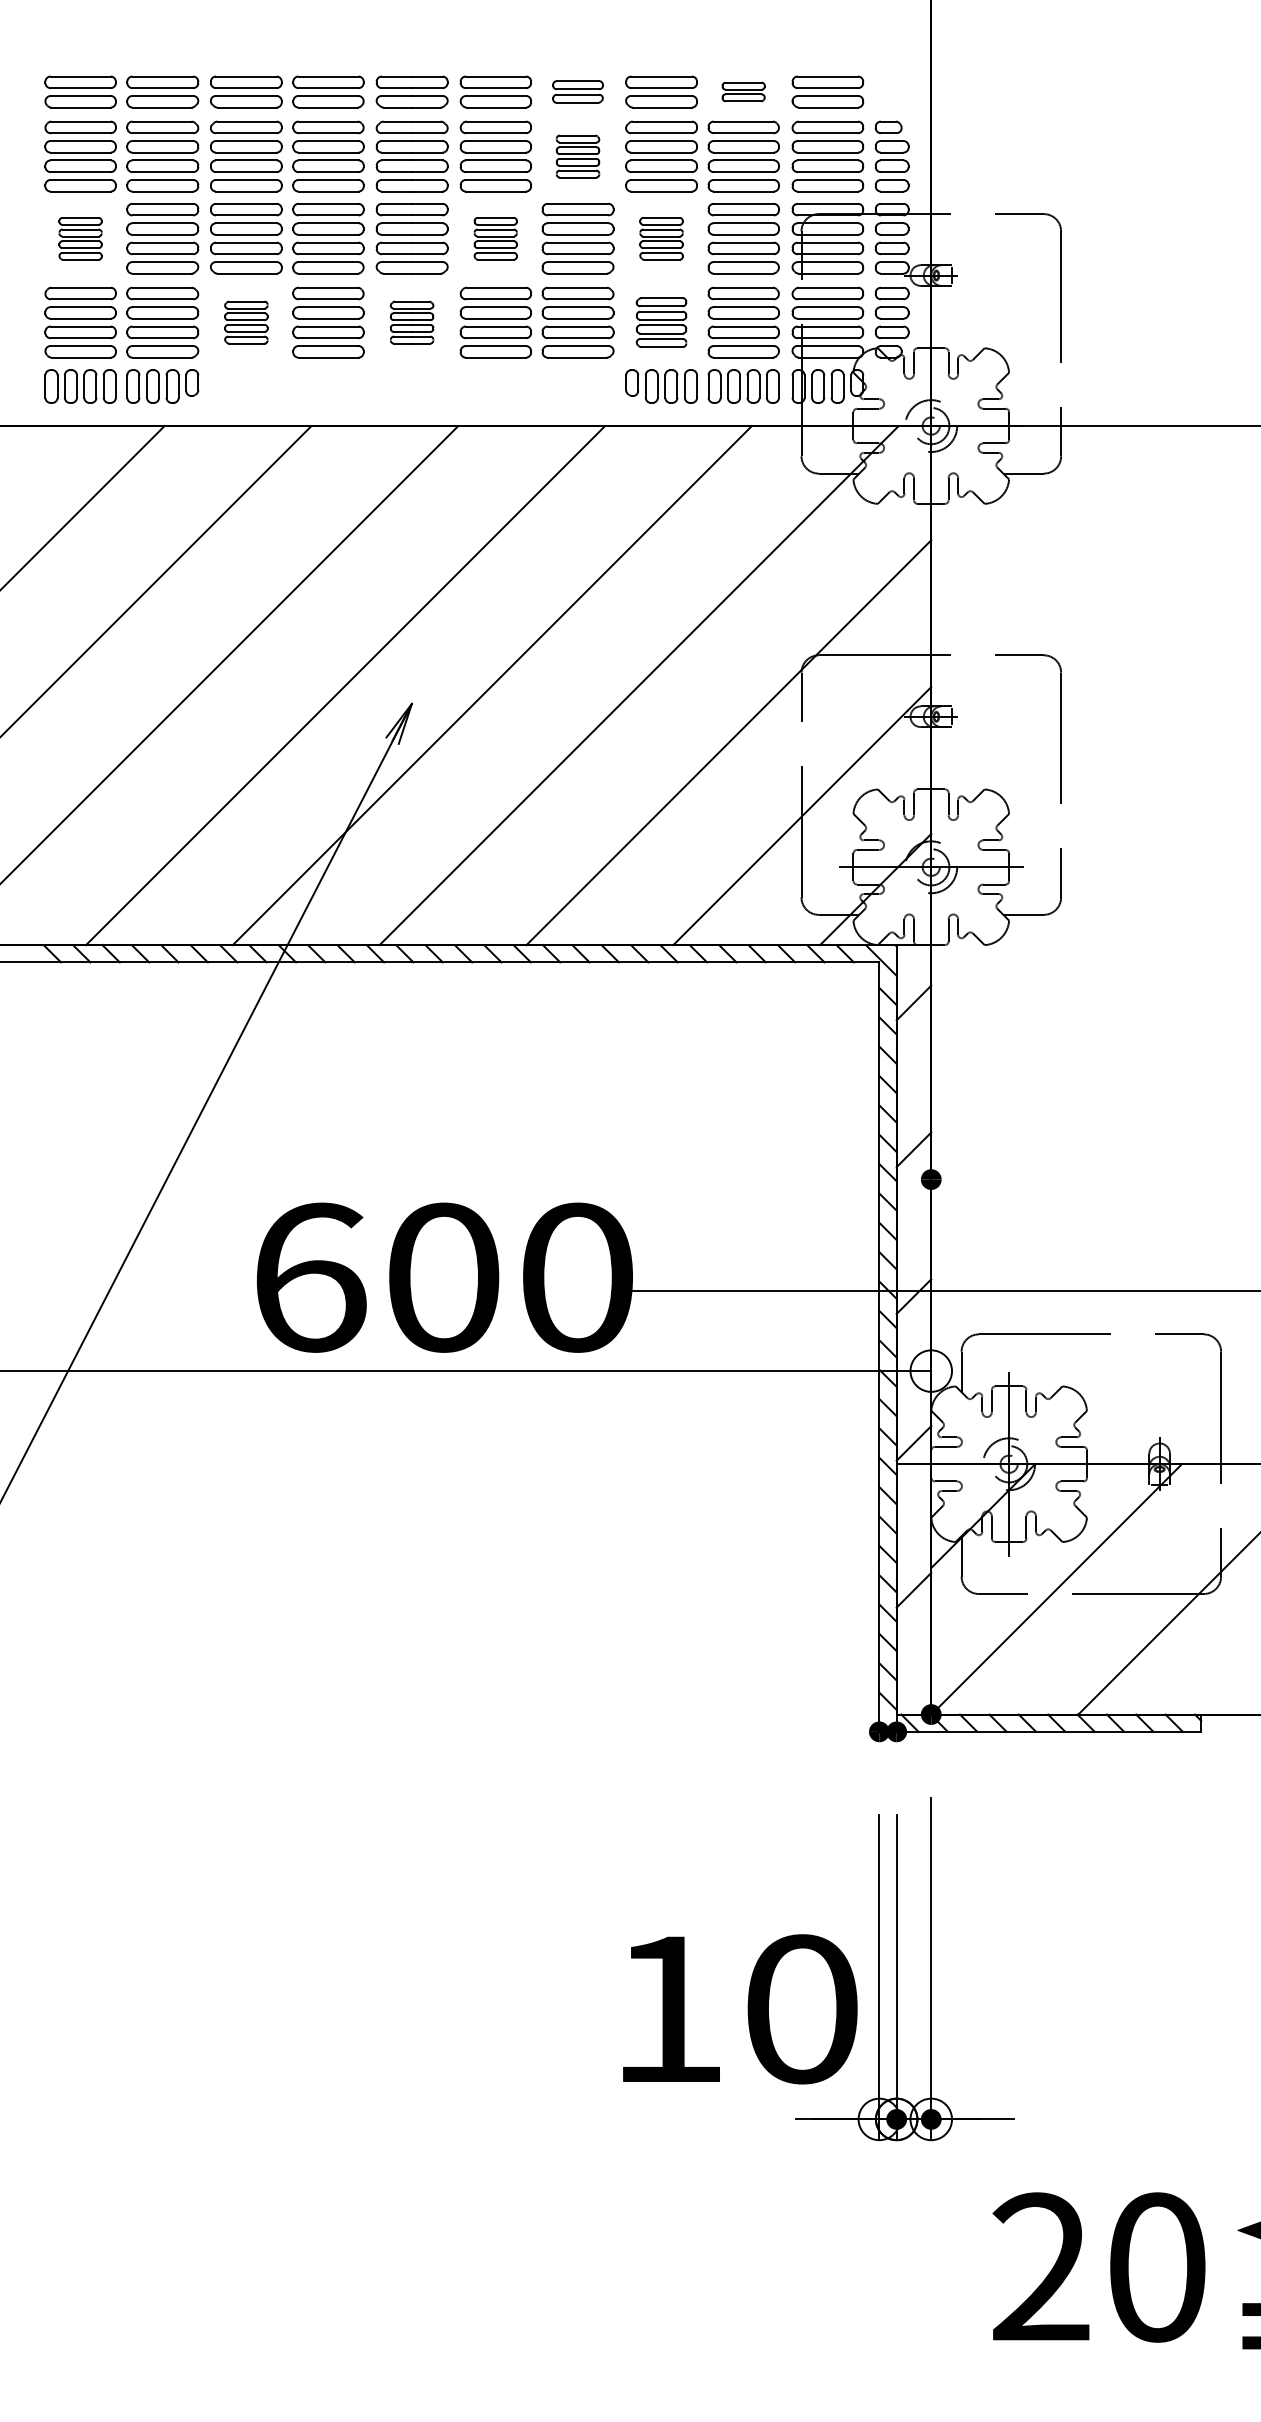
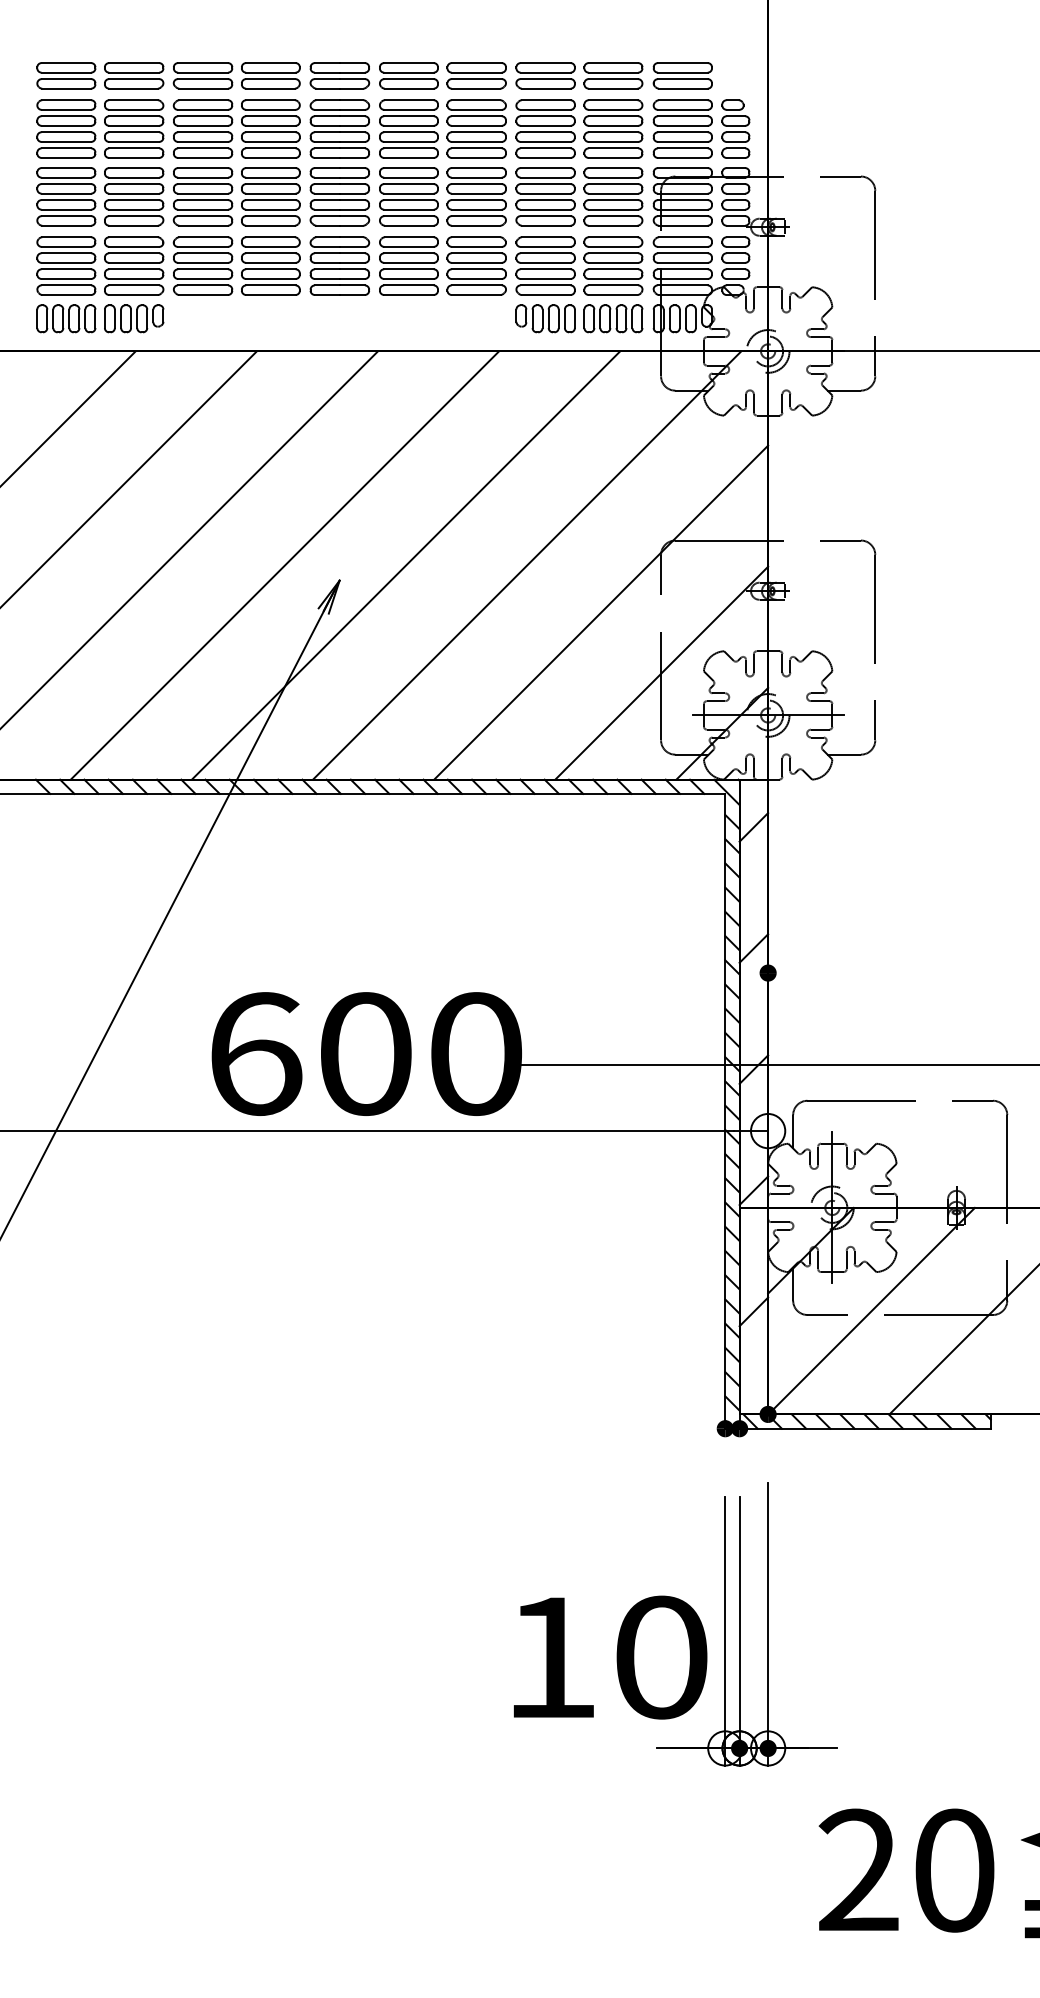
part: (577, 91) -> (476, 75), size x1.43
part: (743, 91) -> (613, 75), size x1.67
part: (577, 156) -> (476, 129), size x1.67
part: (80, 238) -> (66, 196), size x1.67
part: (495, 238) -> (408, 196), size x1.67
part: (661, 238) -> (545, 196), size x1.67
part: (246, 322) -> (203, 265), size x1.67
part: (411, 322) -> (339, 265), size x1.67
part: (661, 322) -> (545, 265), size x1.43

